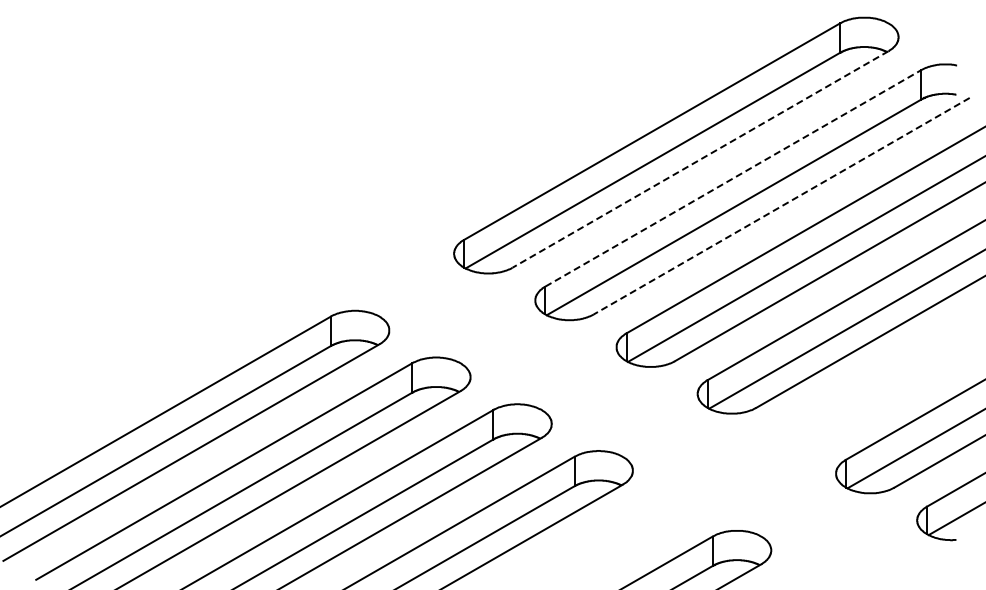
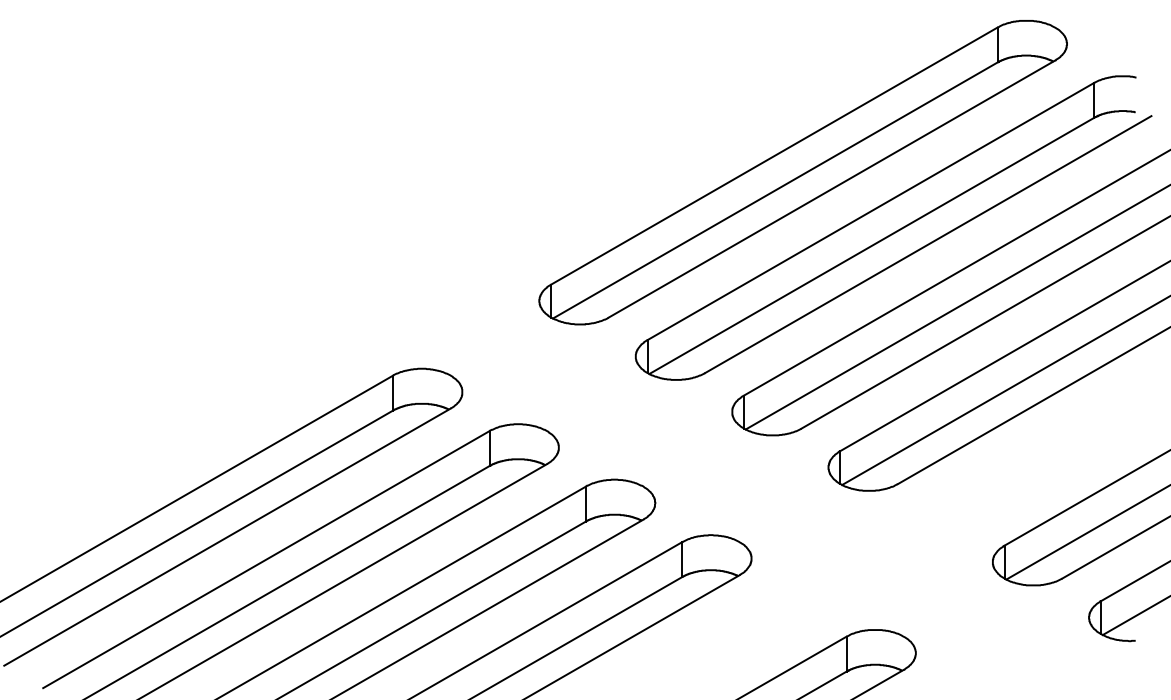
line: (700, 159) -> (831, 189), dashed -> solid
line: (733, 178) -> (871, 211), dashed -> solid
line: (781, 206) -> (928, 244), dashed -> solid

